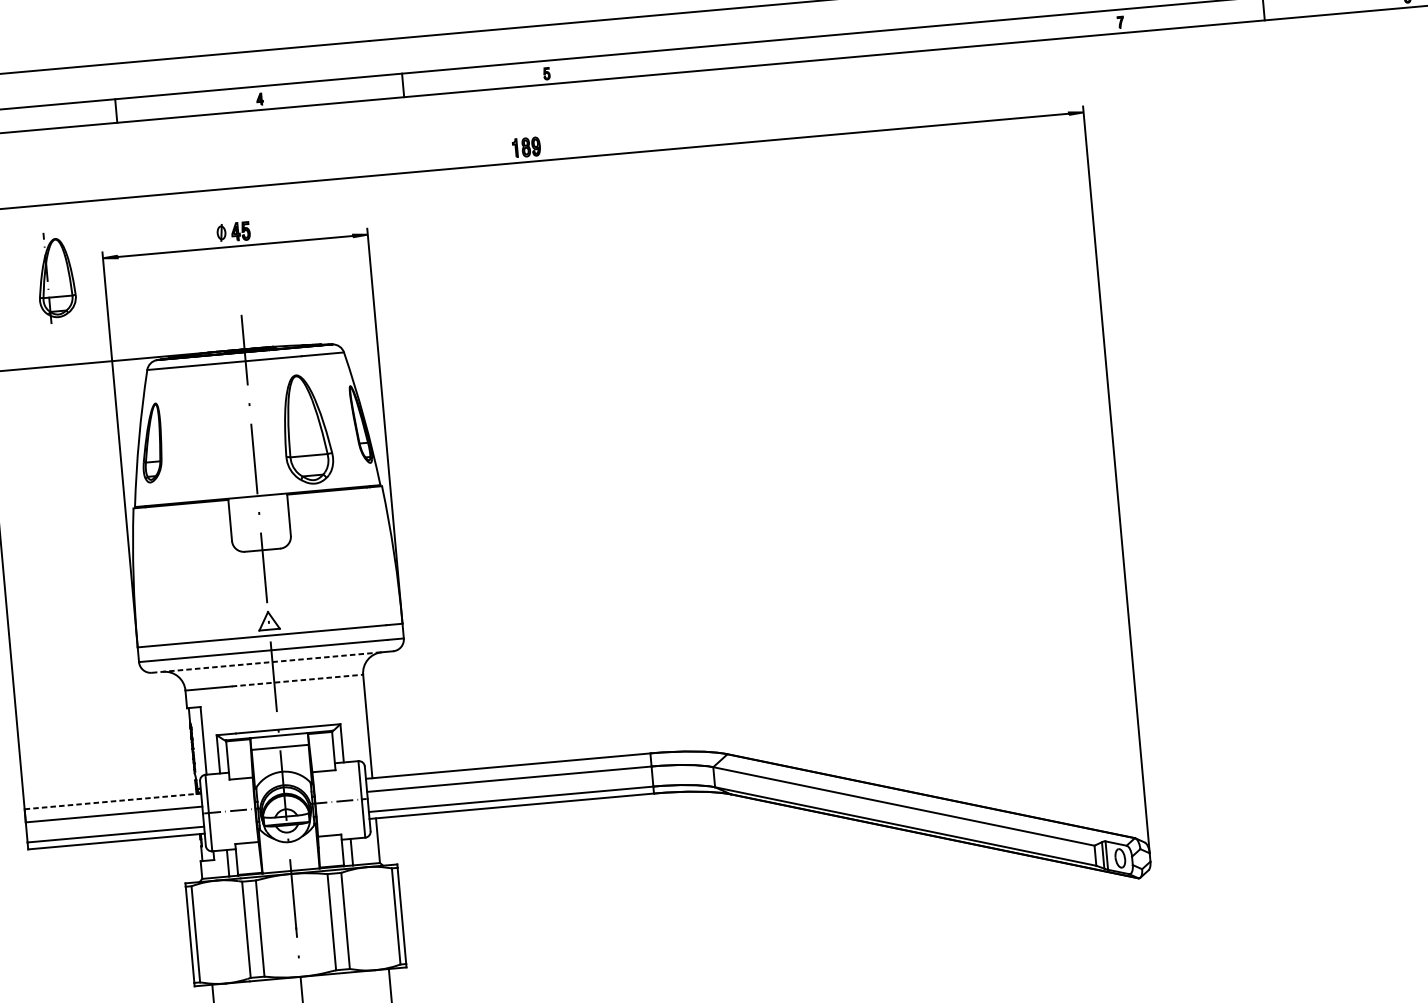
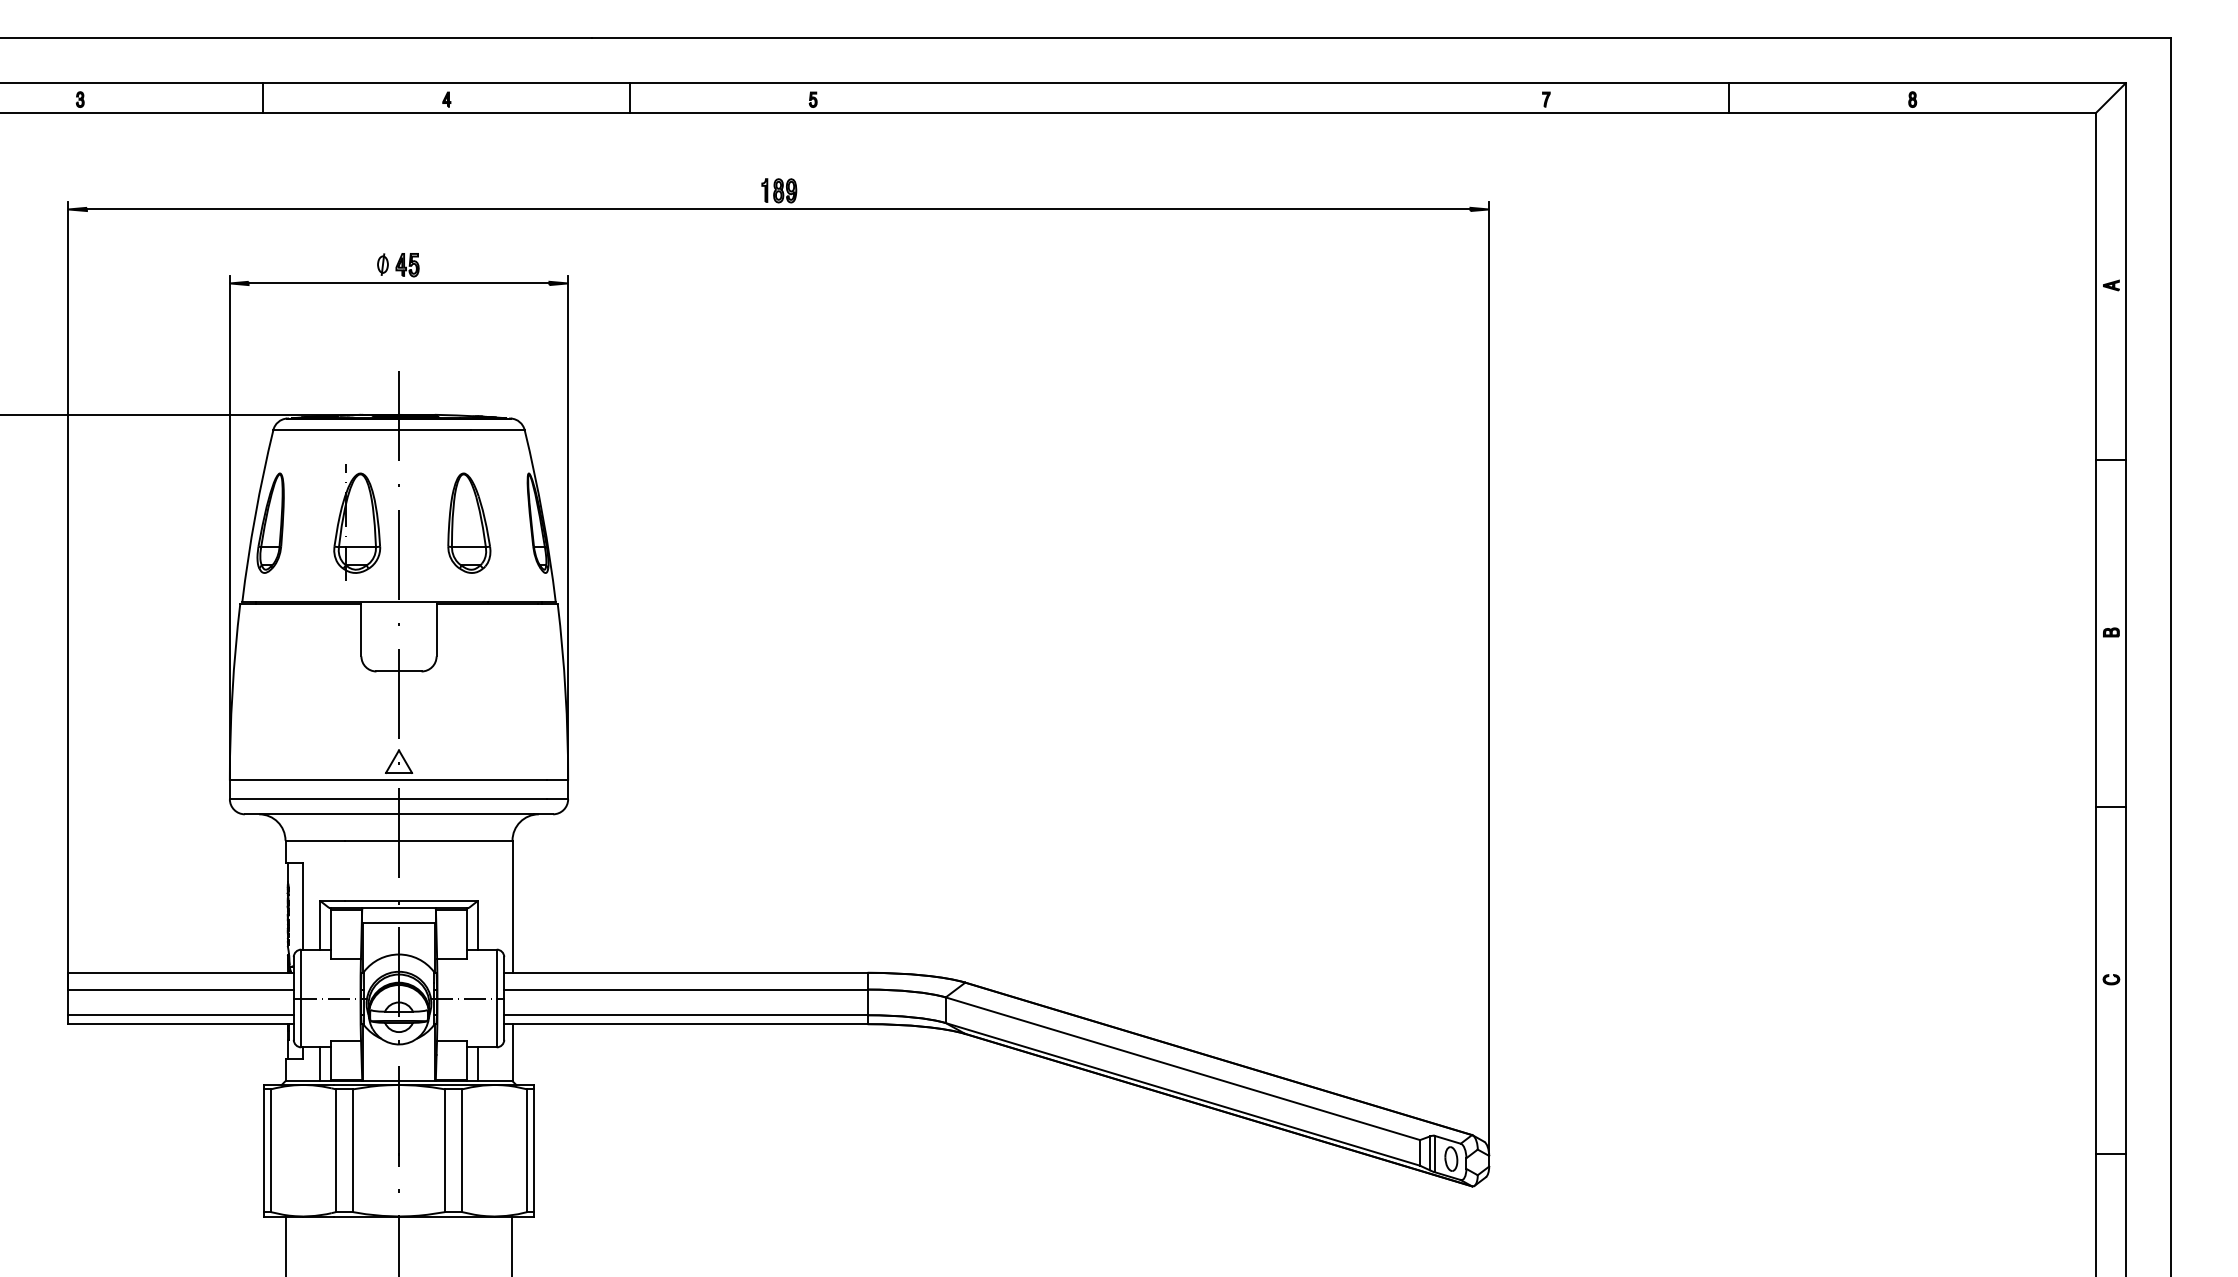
part: (56, 277) -> (357, 522), moved
part: (307, 428) -> (469, 522), size x0.71
line: (265, 662) -> (389, 814), dashed -> solid
line: (297, 680) -> (428, 840), dashed -> solid
line: (113, 801) -> (181, 972), dashed -> solid

